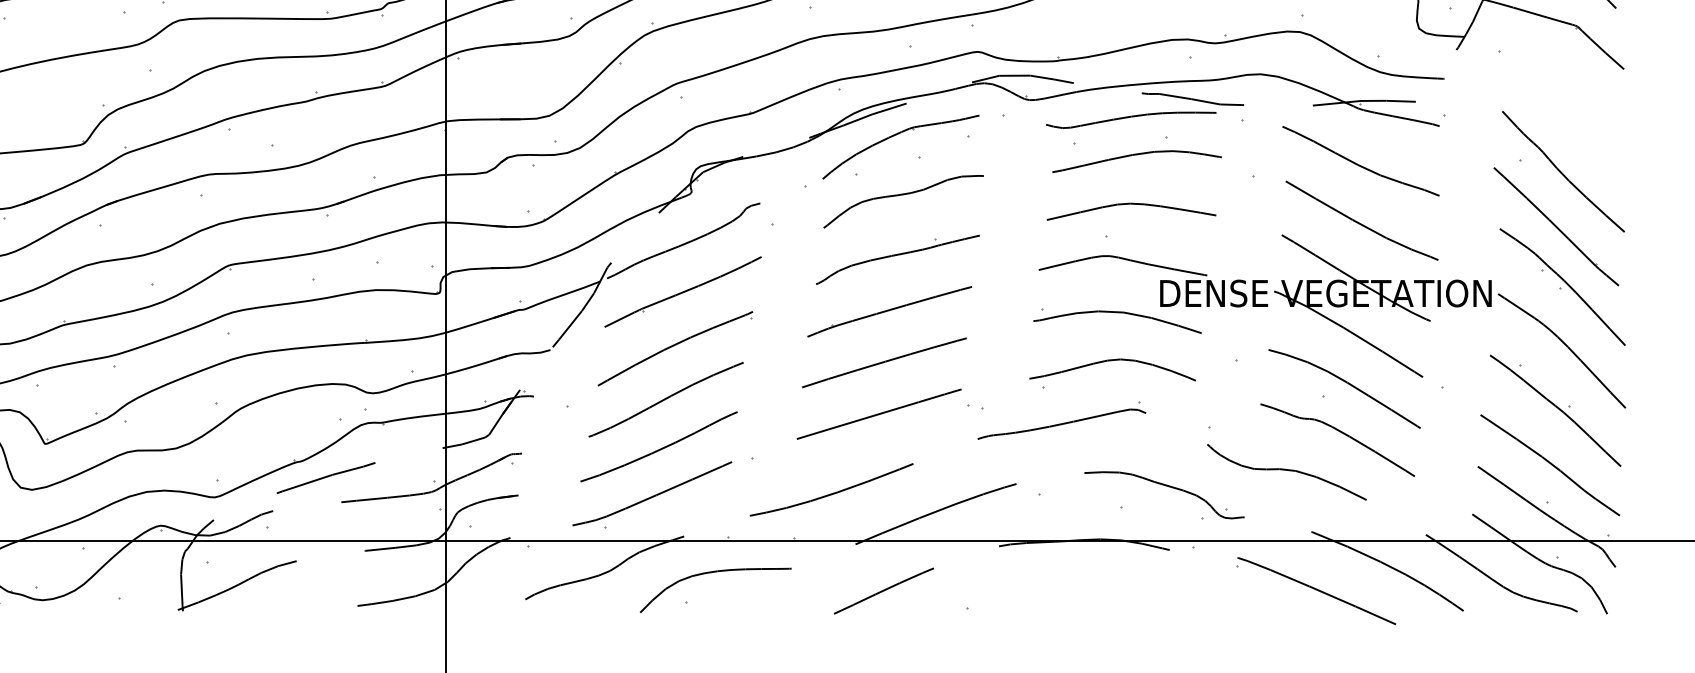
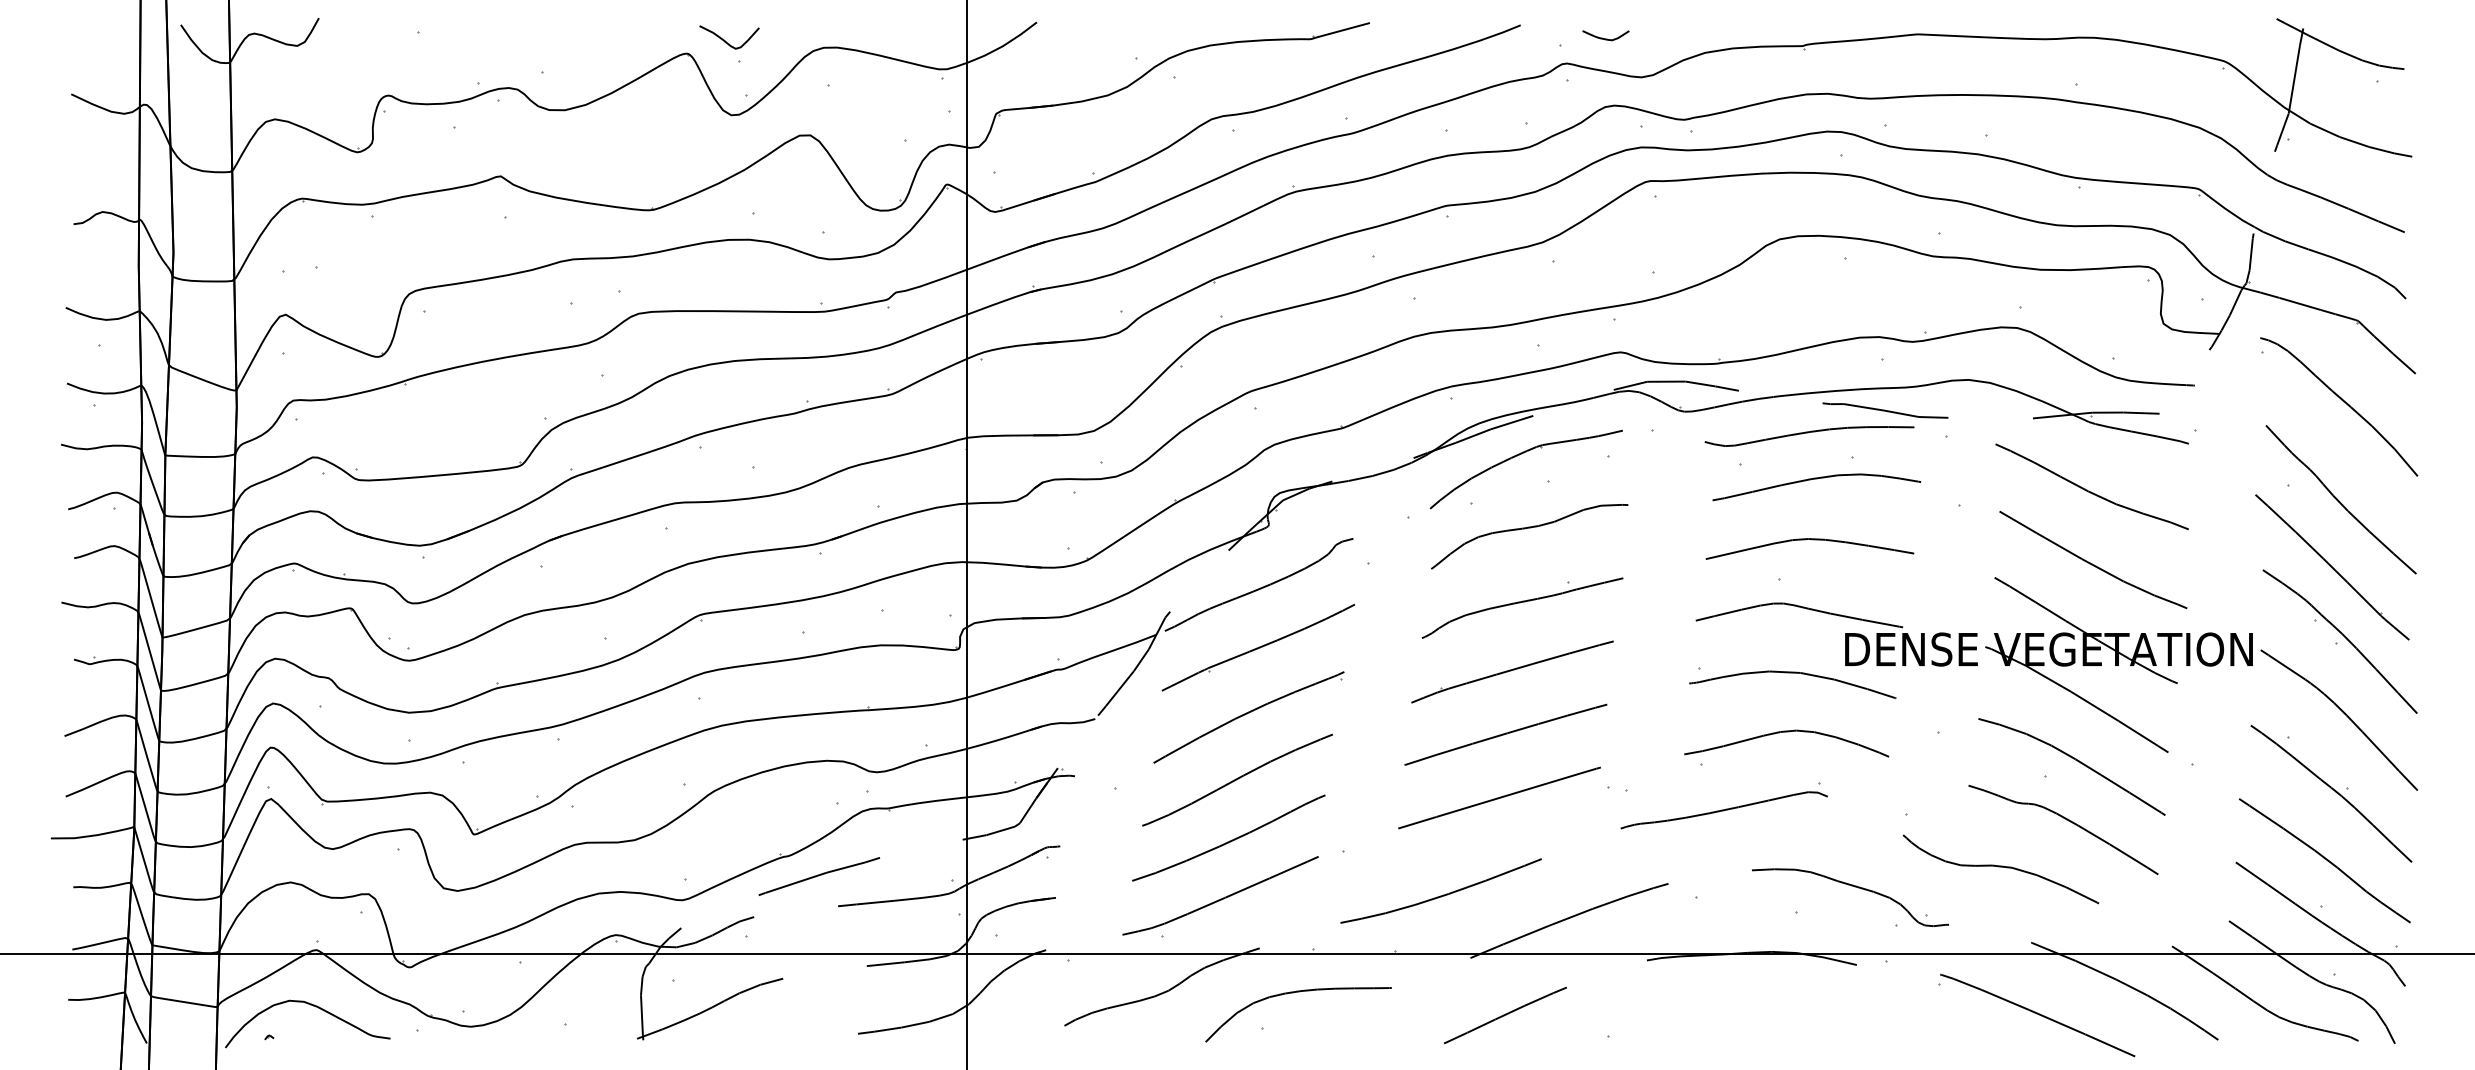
curve: (1564, 91) -> (2342, 401), added

